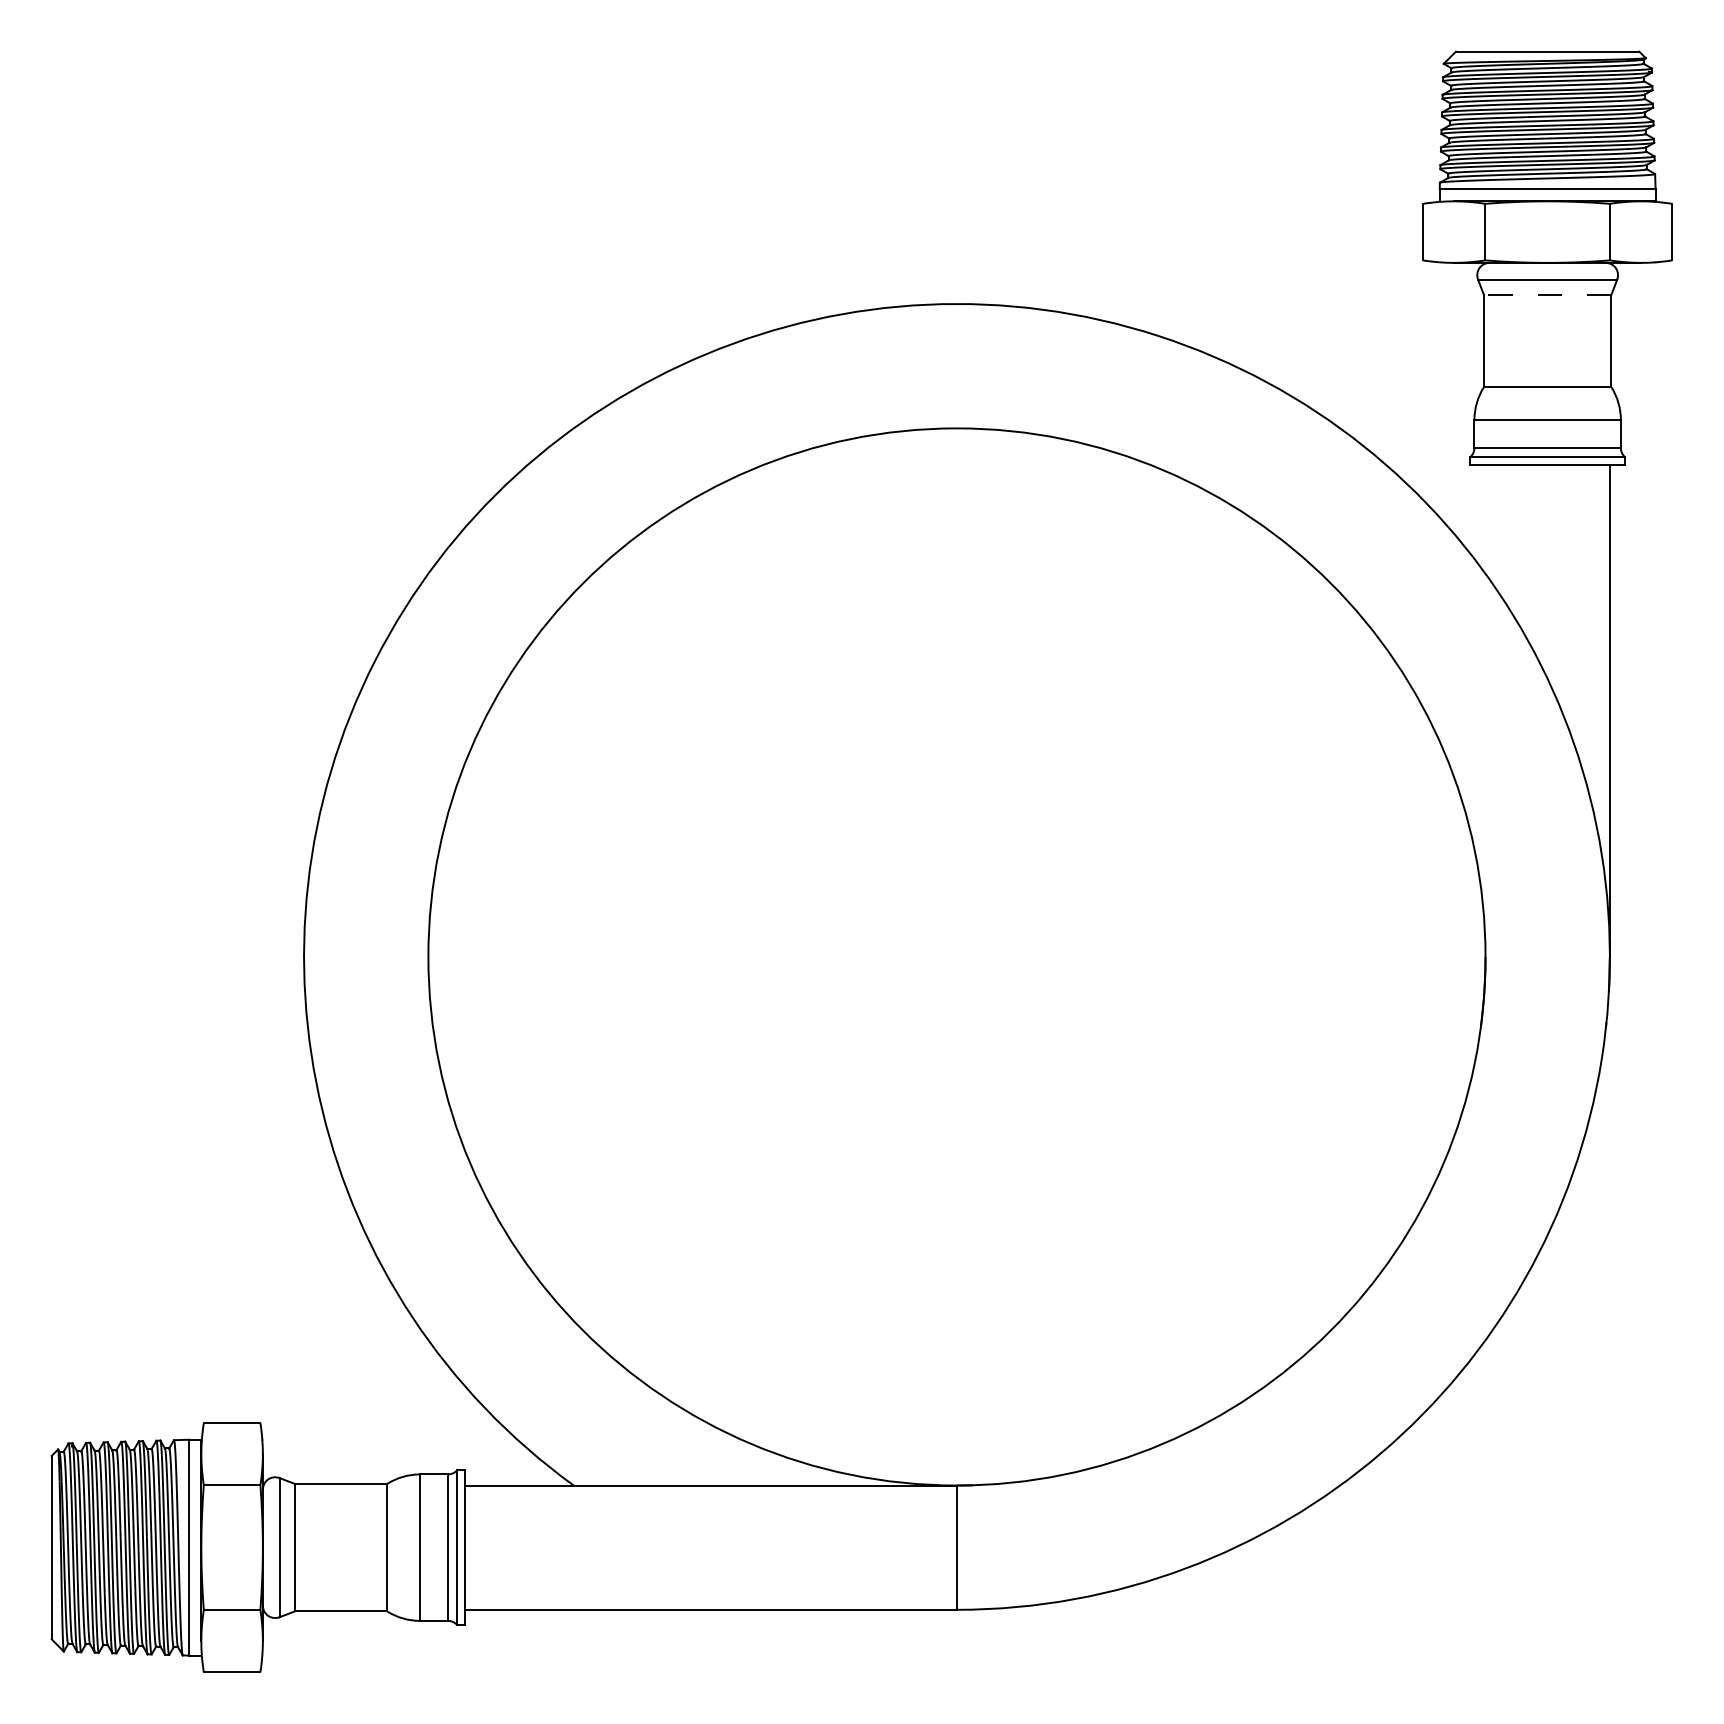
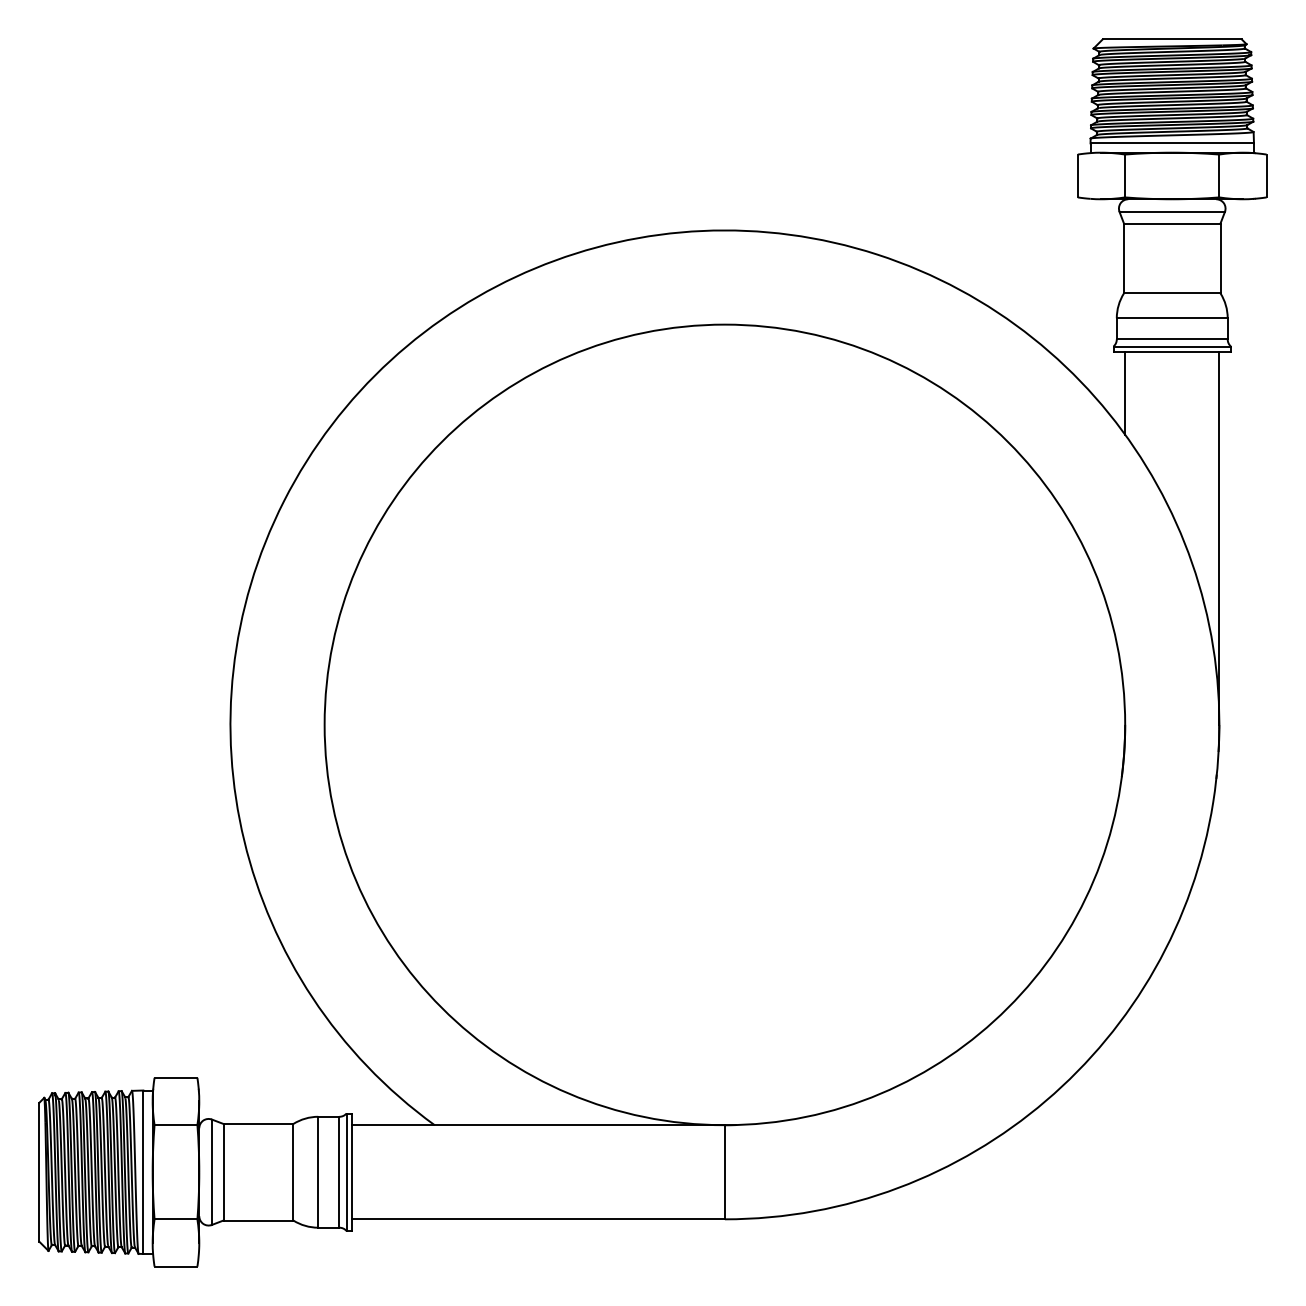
line: (1547, 294) -> (1172, 223), dashed -> solid
line: (1485, 519) -> (1125, 393), added

